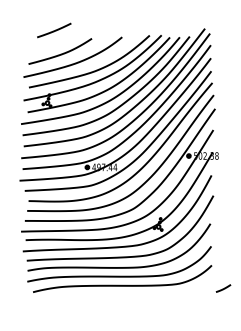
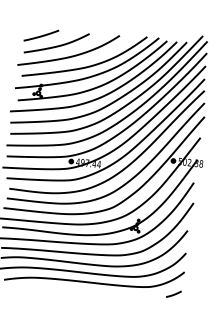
line: (54, 30) -> (41, 35), moved
line: (223, 288) -> (173, 294), moved

